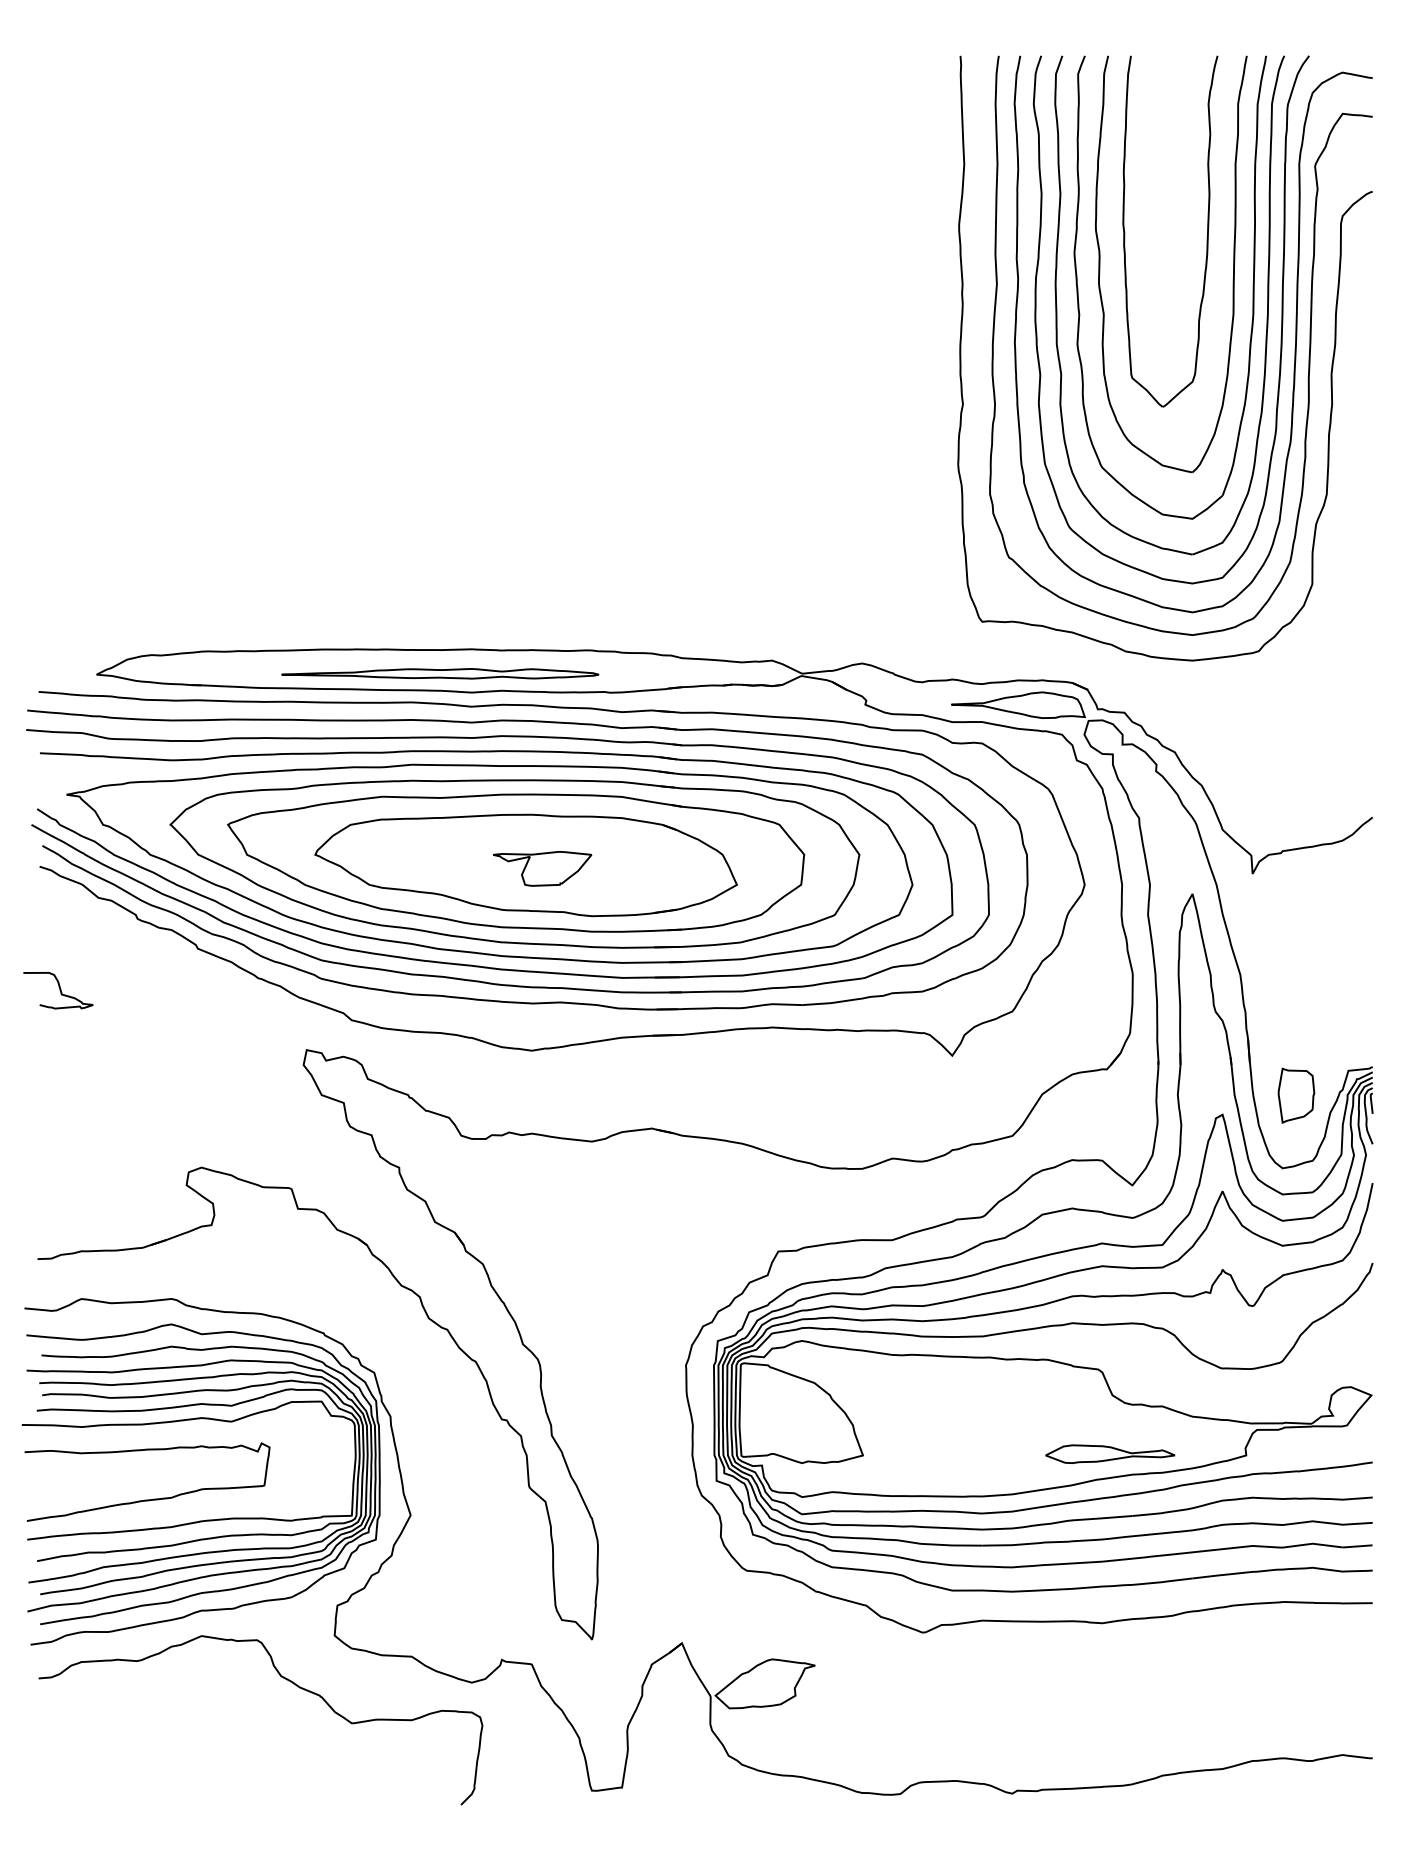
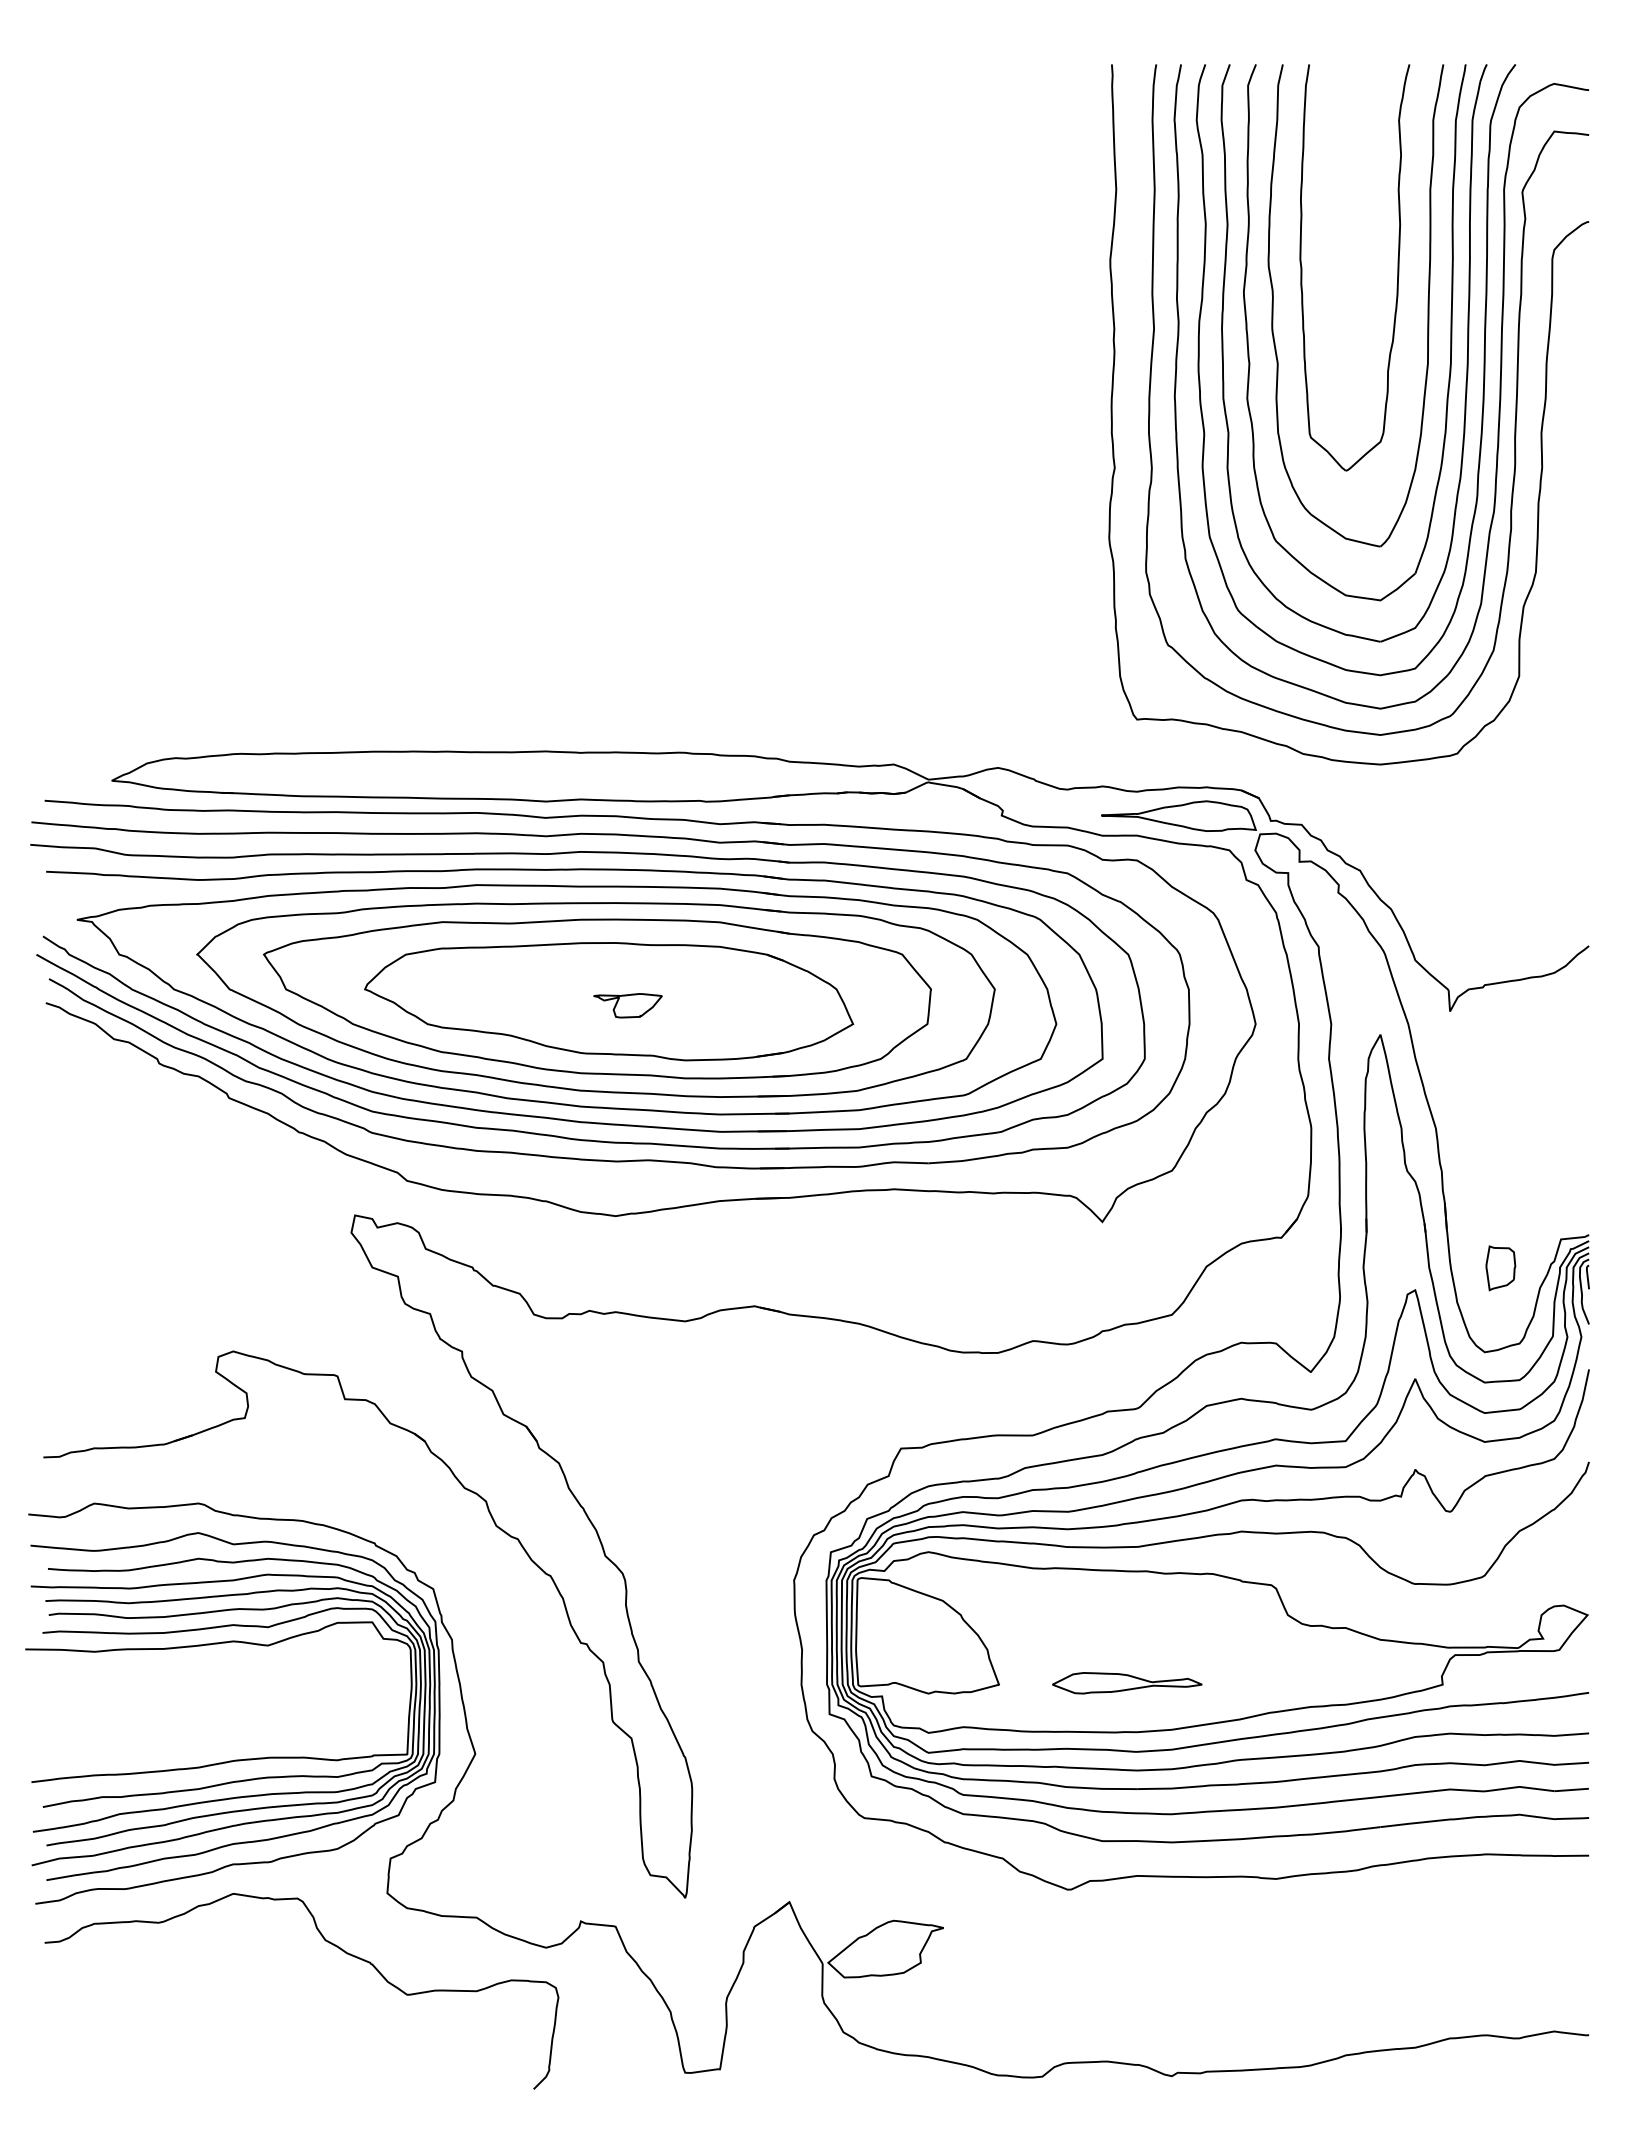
part: (440, 673) -> (509, 779), removed
part: (542, 868) -> (627, 1005), size x0.6
curve: (60, 990) -> (69, 1146), removed
part: (1296, 1095) -> (1500, 1268), size x0.7
part: (1110, 1454) -> (1127, 1683), moved
curve: (147, 1499) -> (170, 1735), removed

